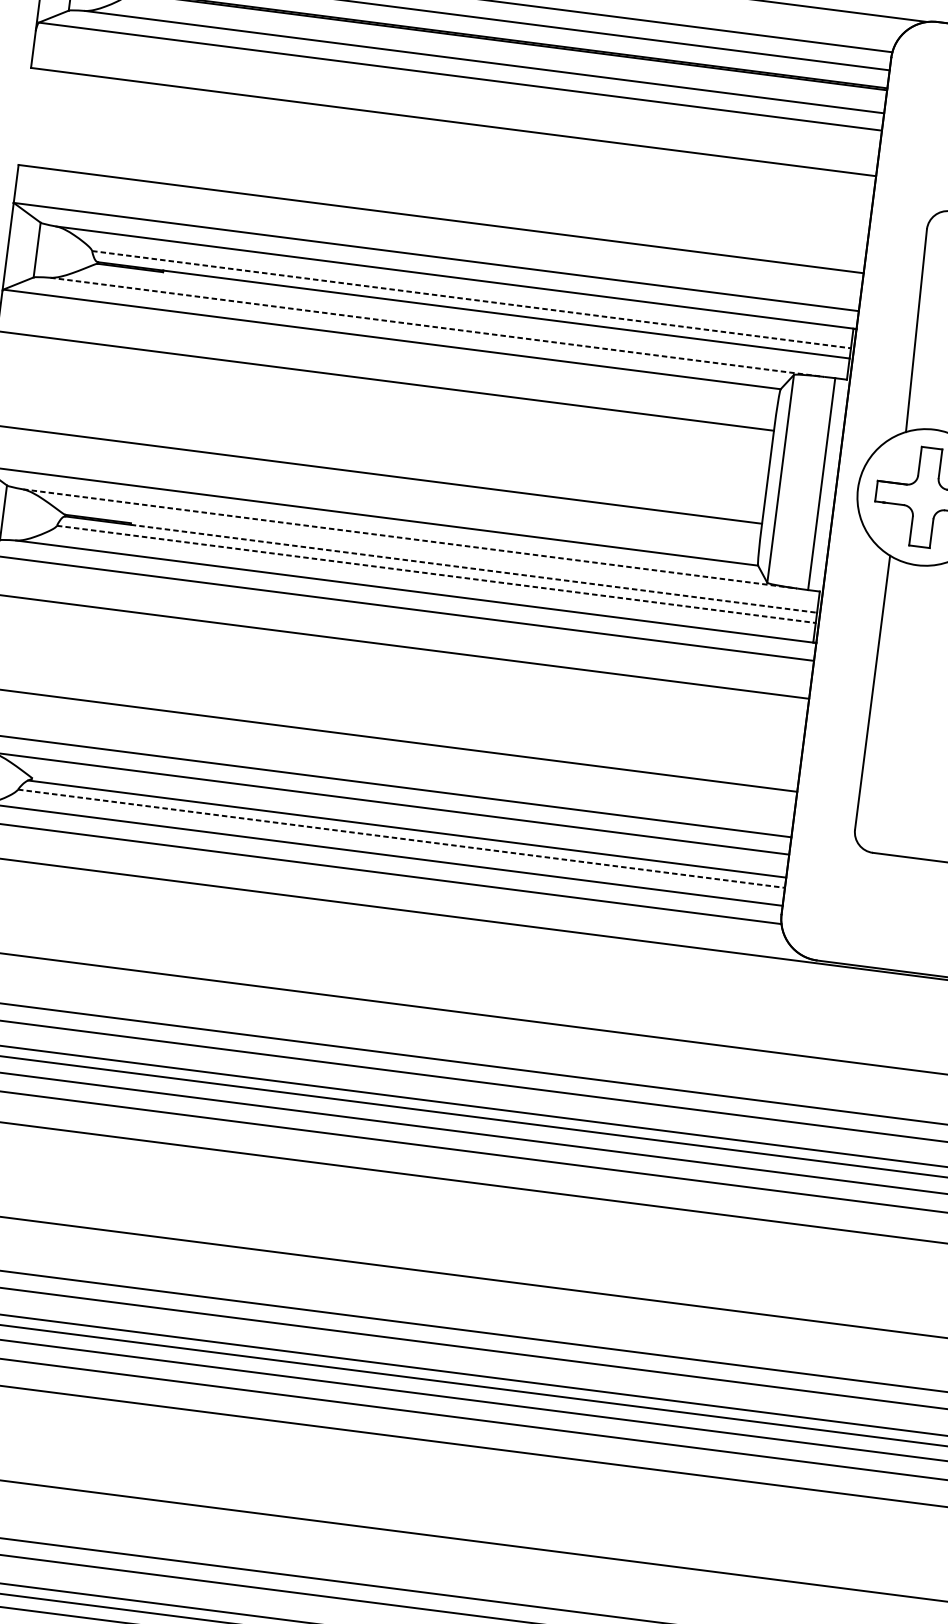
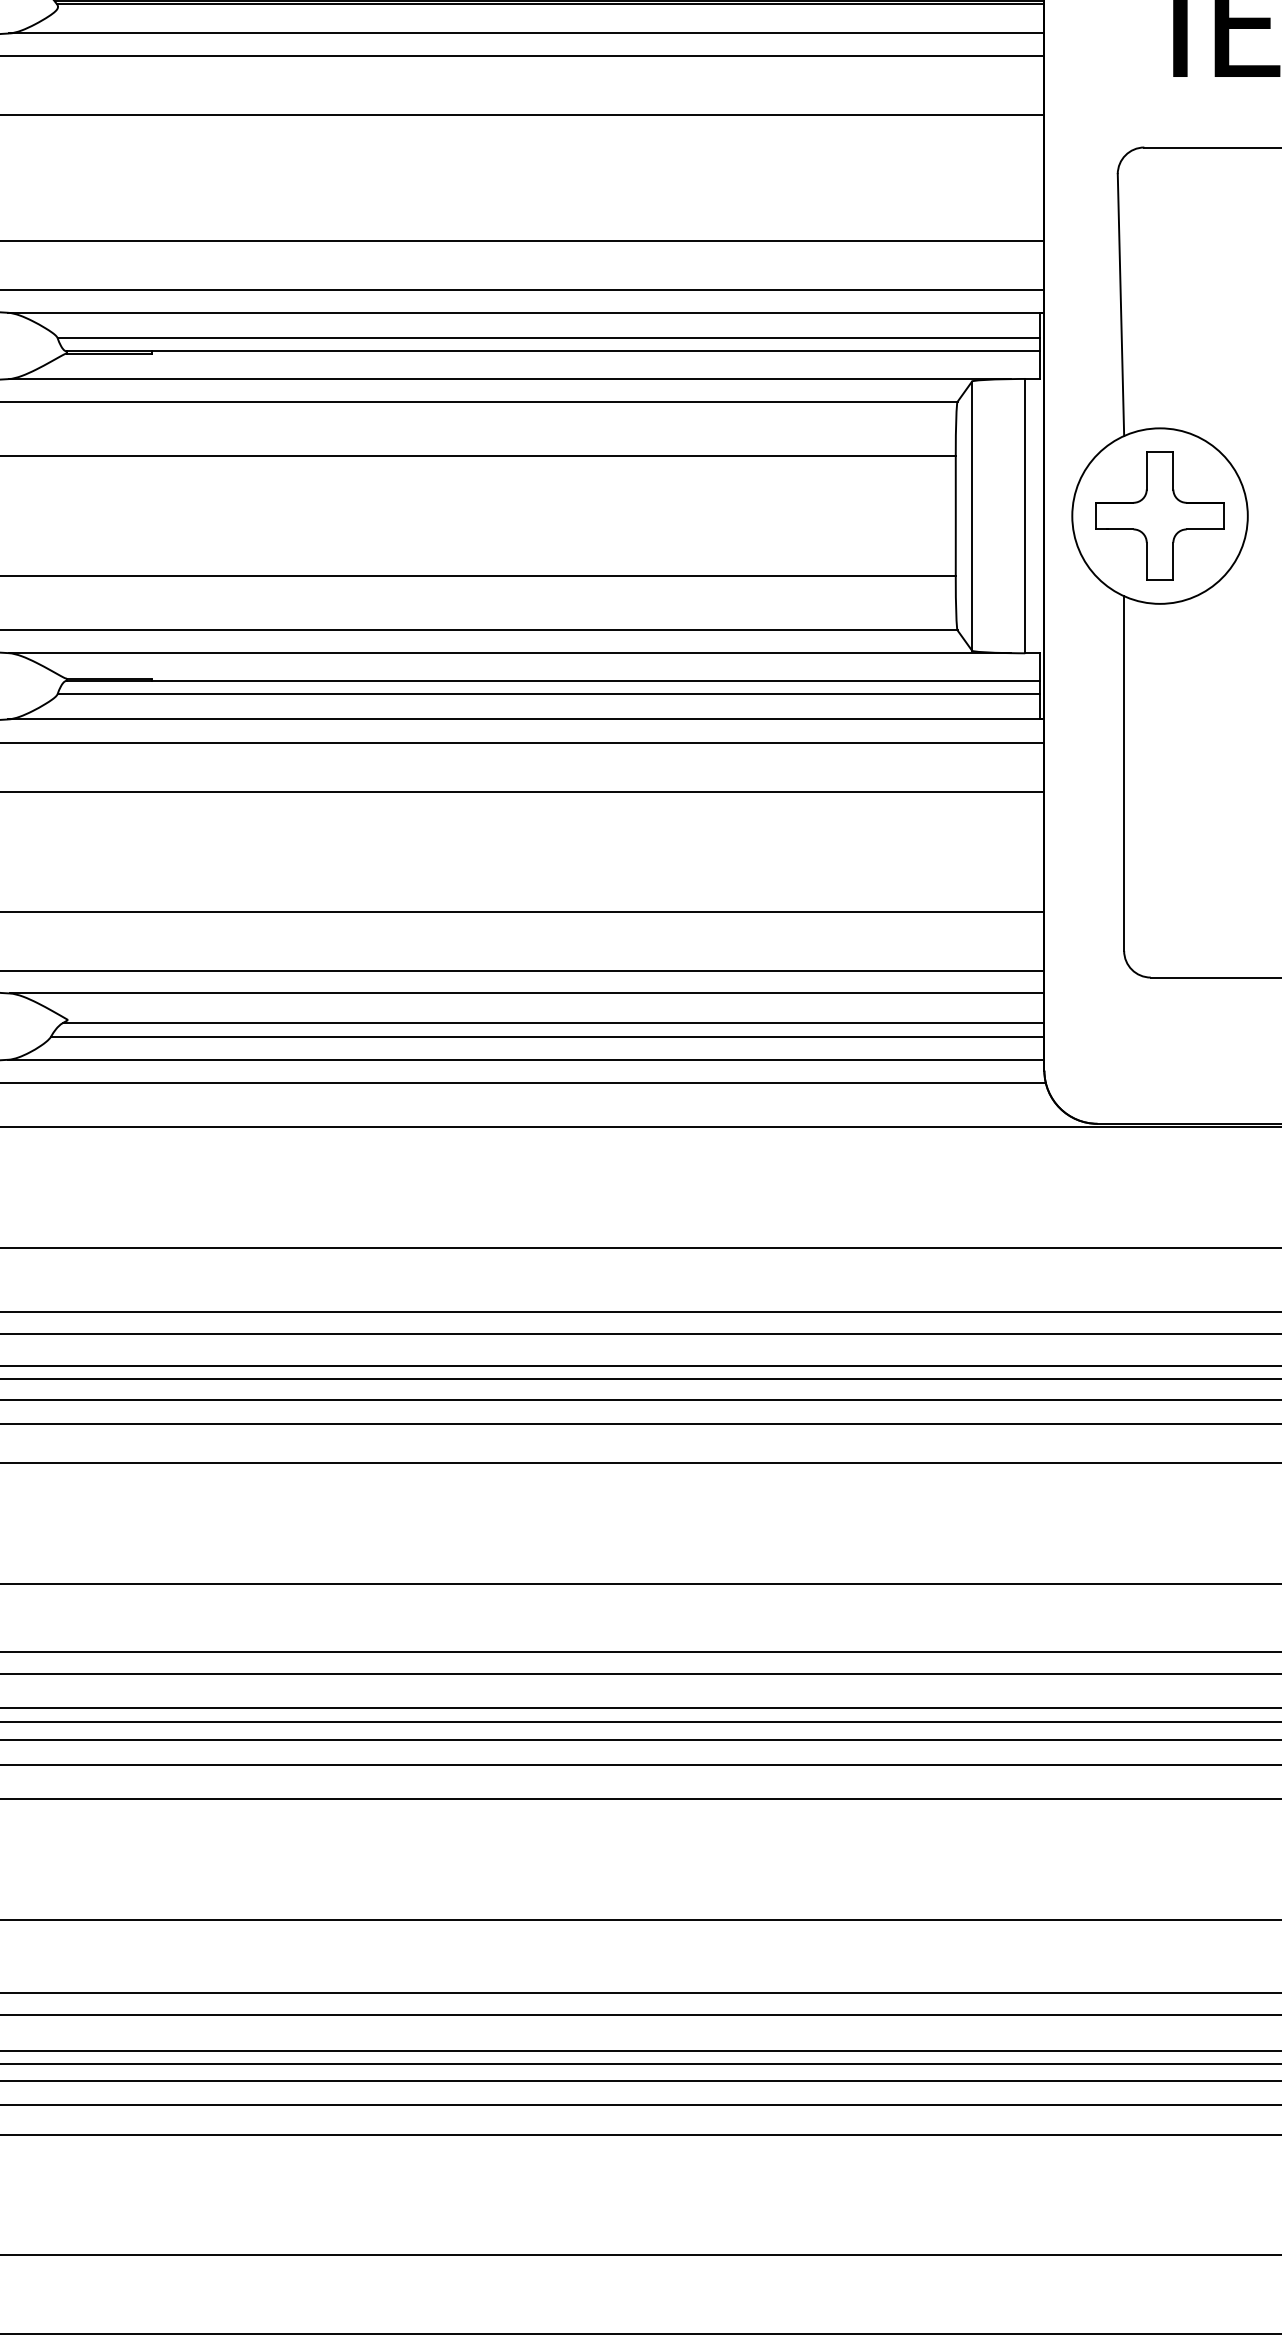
line: (471, 299) -> (549, 338), dashed -> solid
line: (437, 327) -> (510, 379), dashed -> solid
line: (410, 539) -> (510, 653), dashed -> solid
line: (474, 568) -> (596, 680), dashed -> solid
line: (436, 574) -> (549, 694), dashed -> solid
line: (401, 838) -> (547, 1036), dashed -> solid

